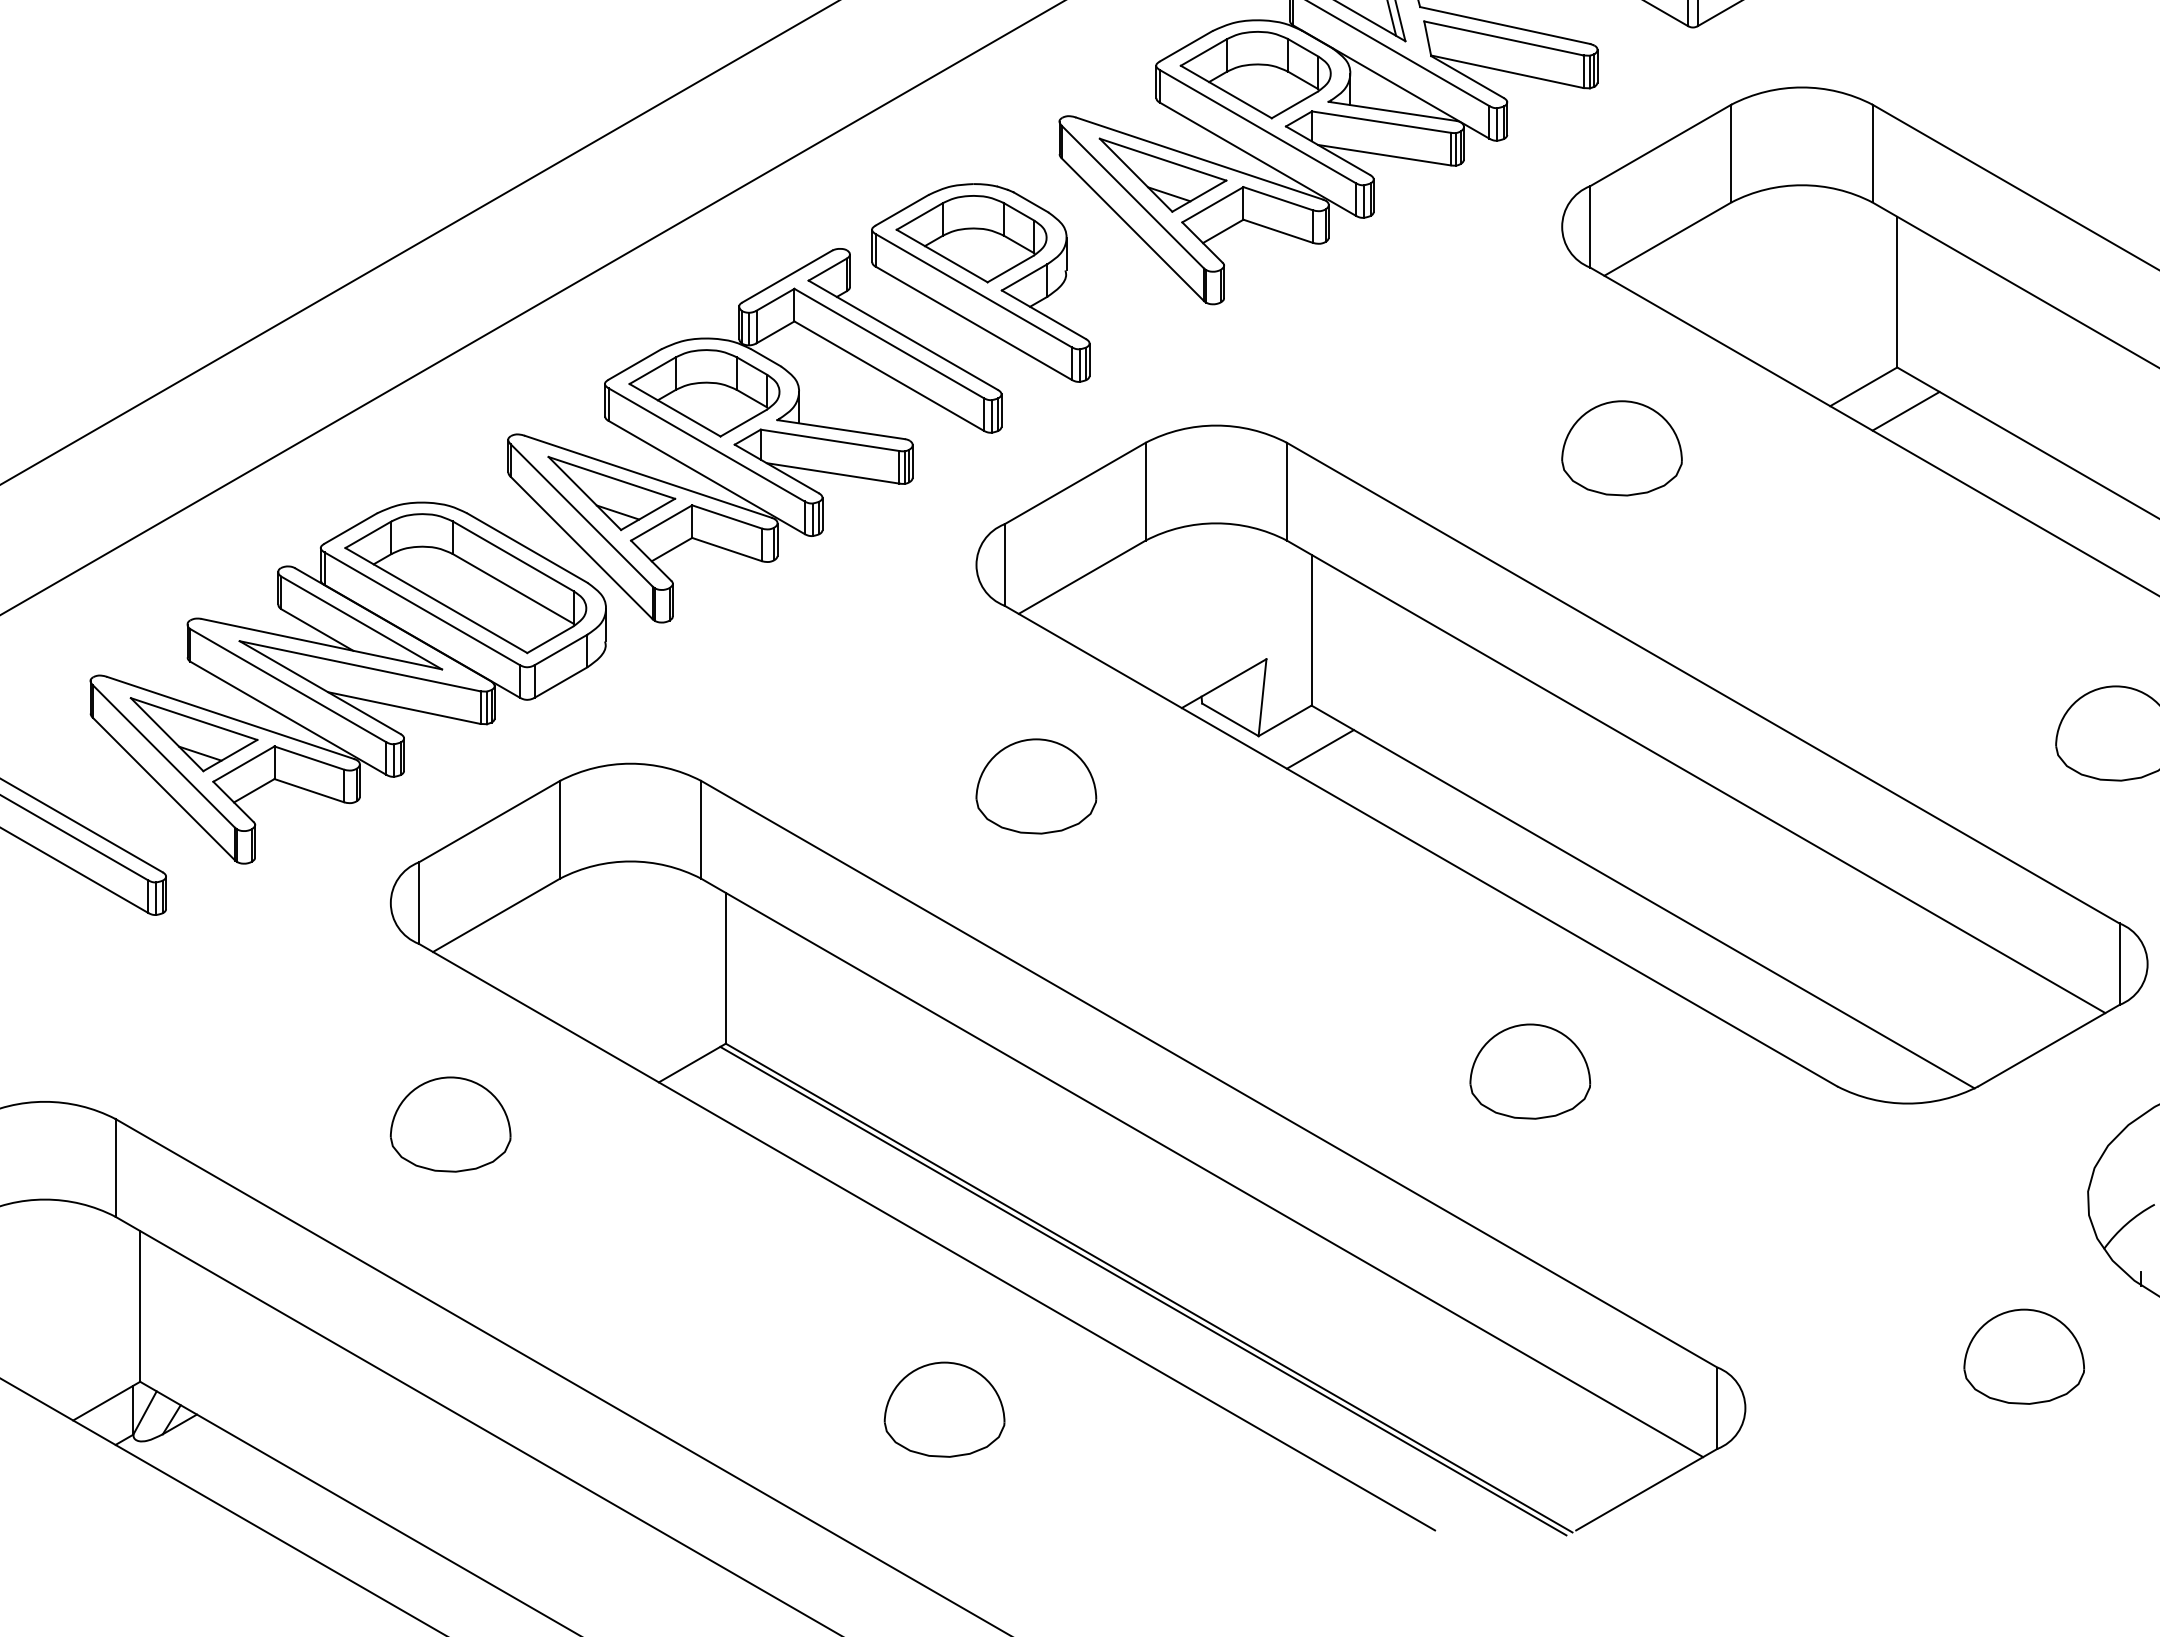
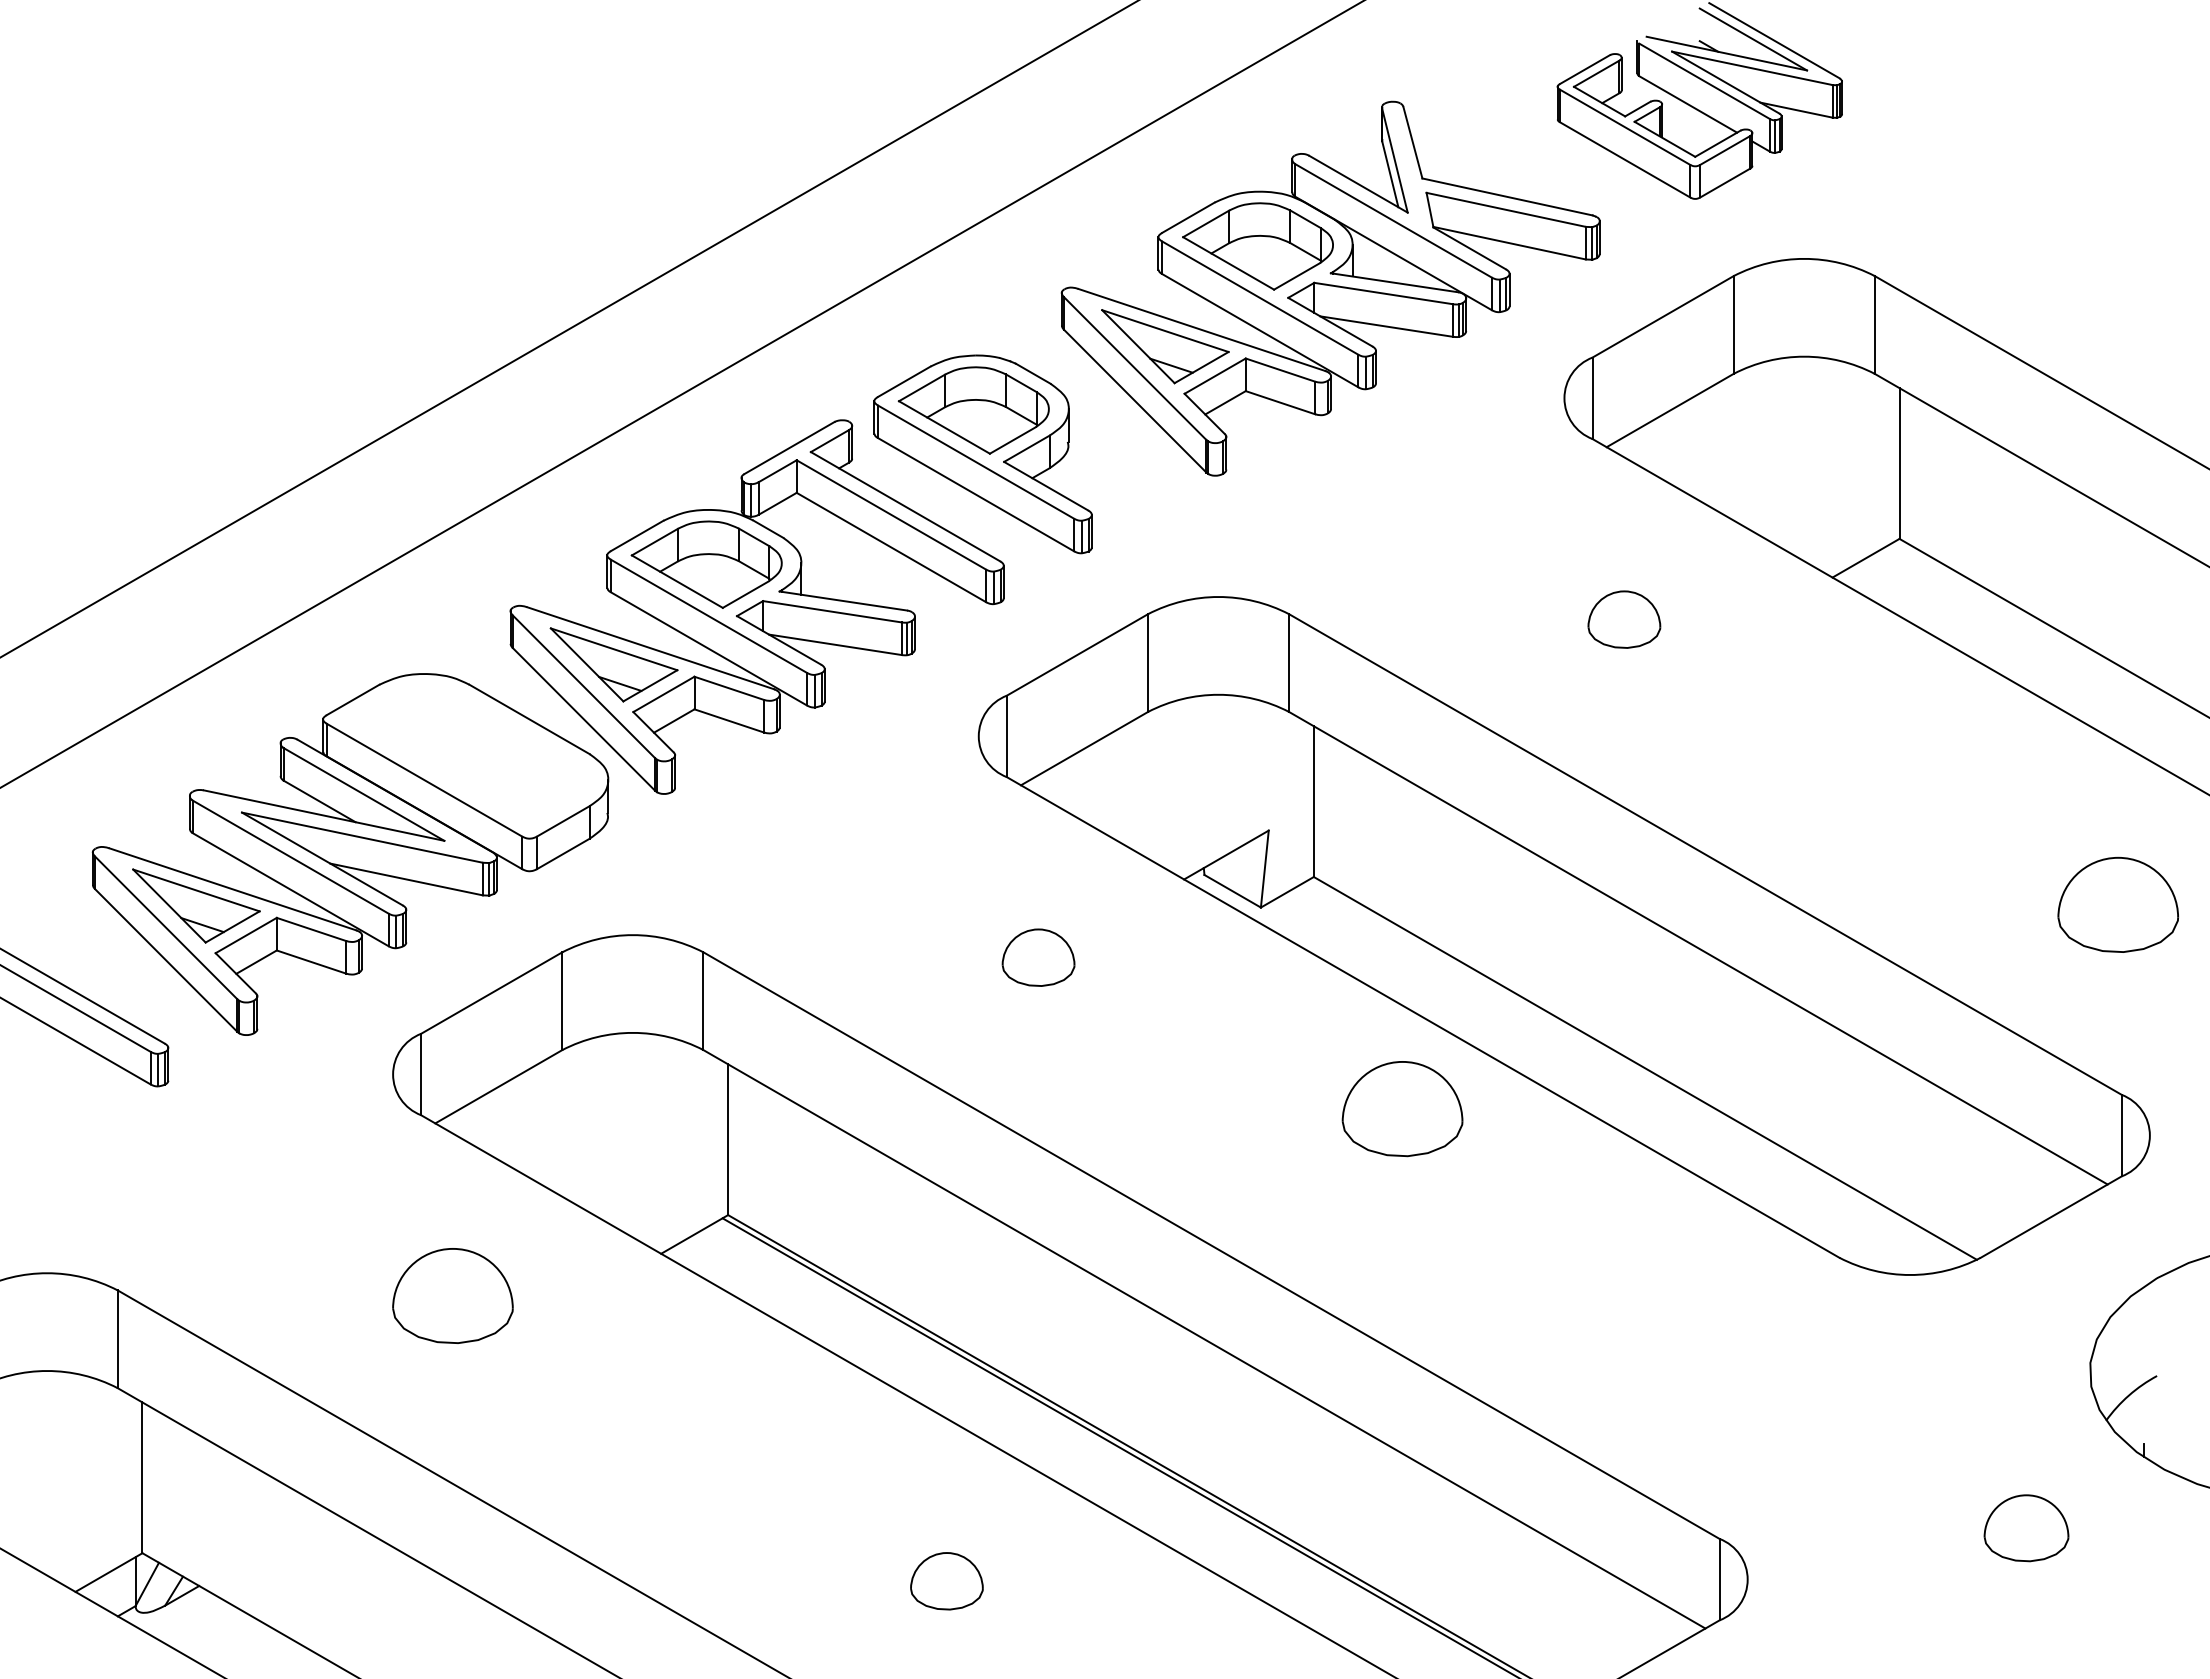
line: (1905, 411) -> (1907, 582), removed
part: (1622, 448) -> (1624, 619), size x0.6
part: (465, 583) -> (467, 754), removed
line: (1320, 749) -> (1322, 920), removed
part: (1036, 786) -> (1038, 957), size x0.6
part: (1530, 1072) -> (1402, 1109), moved
part: (2024, 1357) -> (2026, 1528), size x0.7
part: (944, 1410) -> (946, 1581), size x0.6

